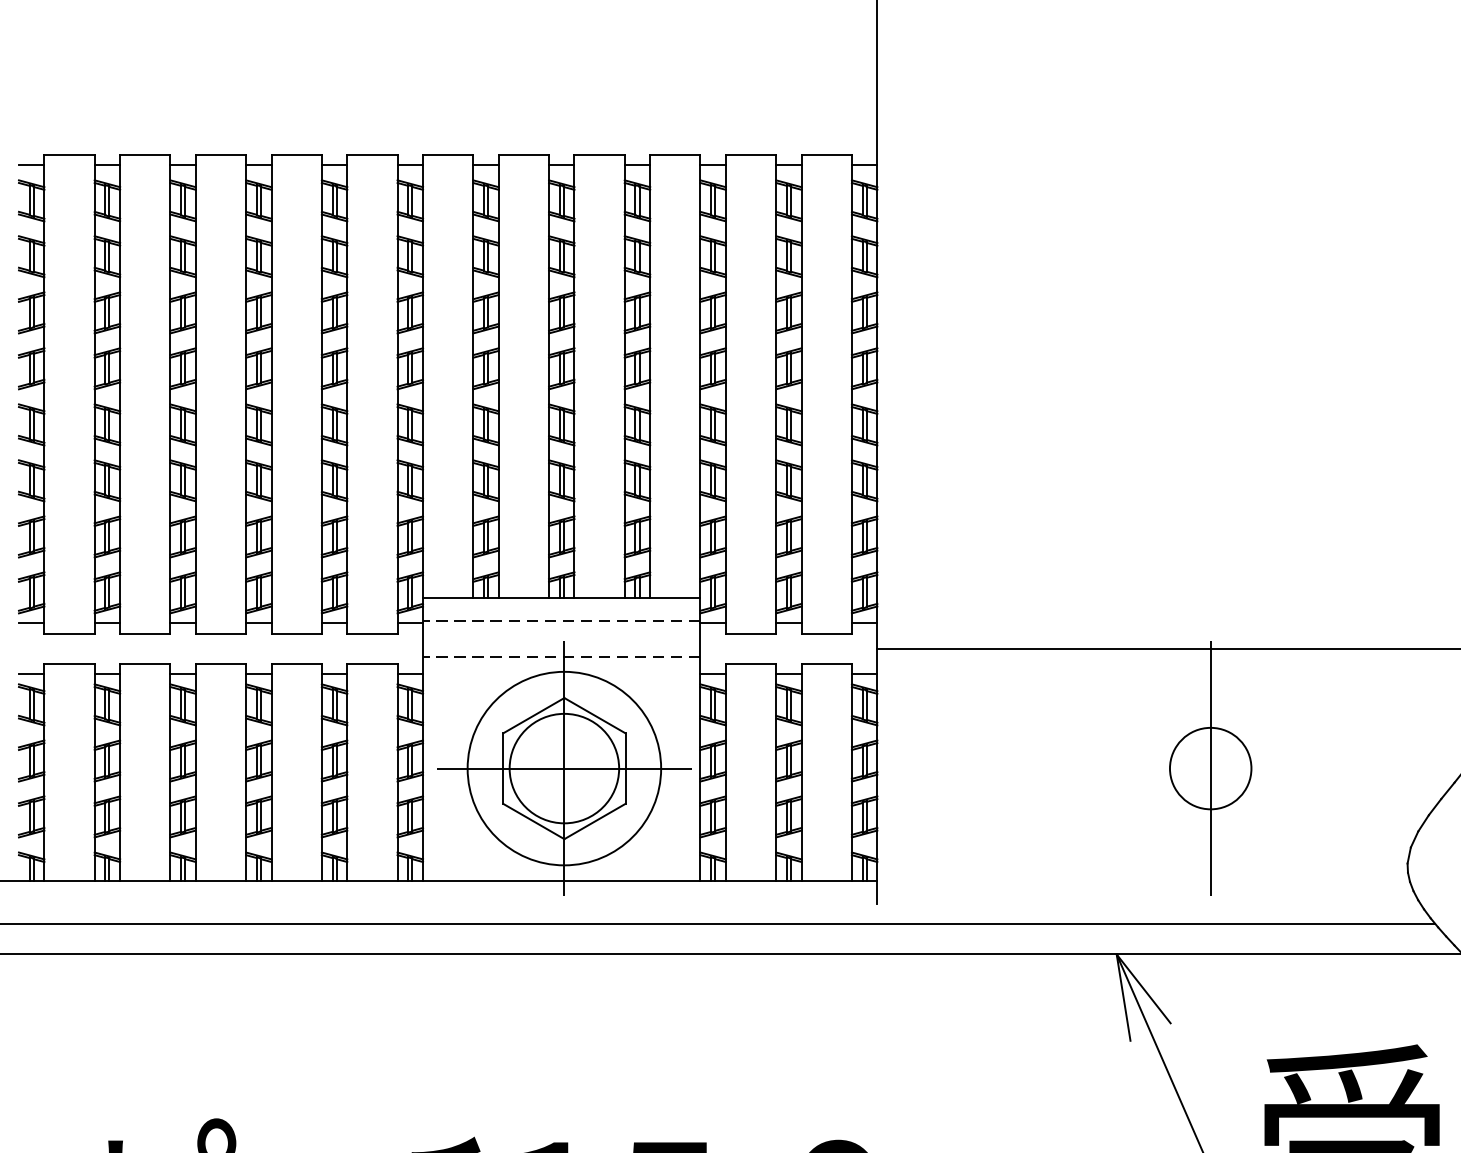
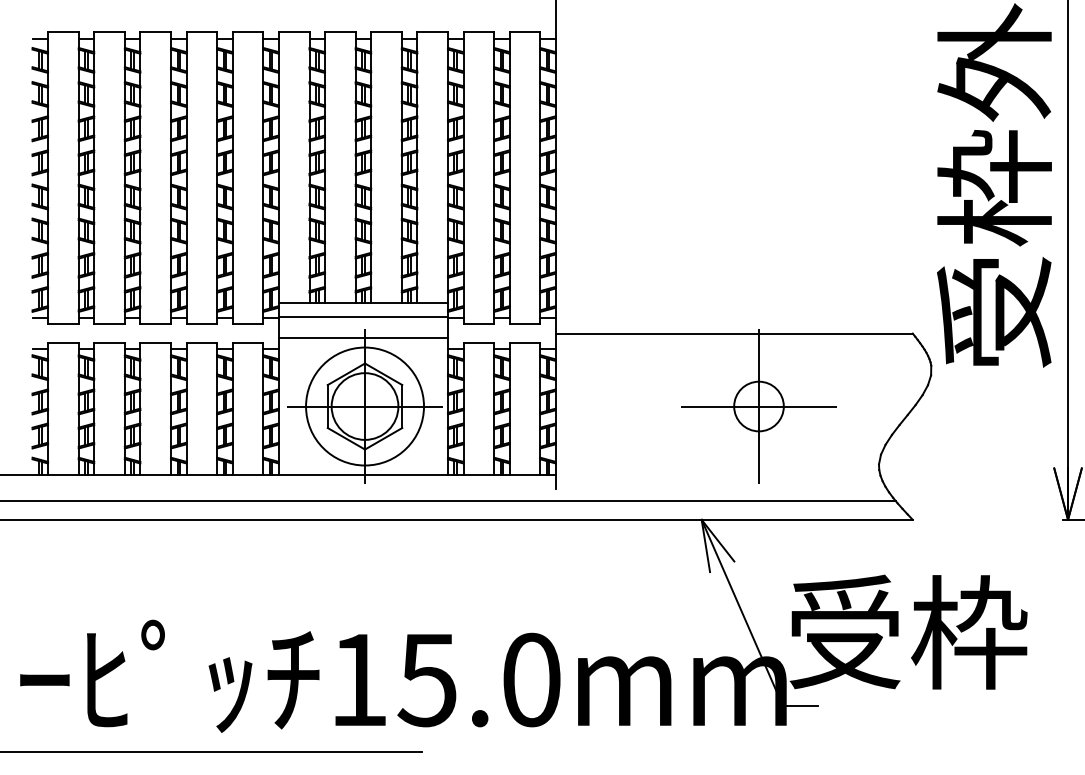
line: (561, 620) -> (363, 316), dashed -> solid
line: (561, 656) -> (363, 338), dashed -> solid
line: (1209, 768) -> (758, 406), added

